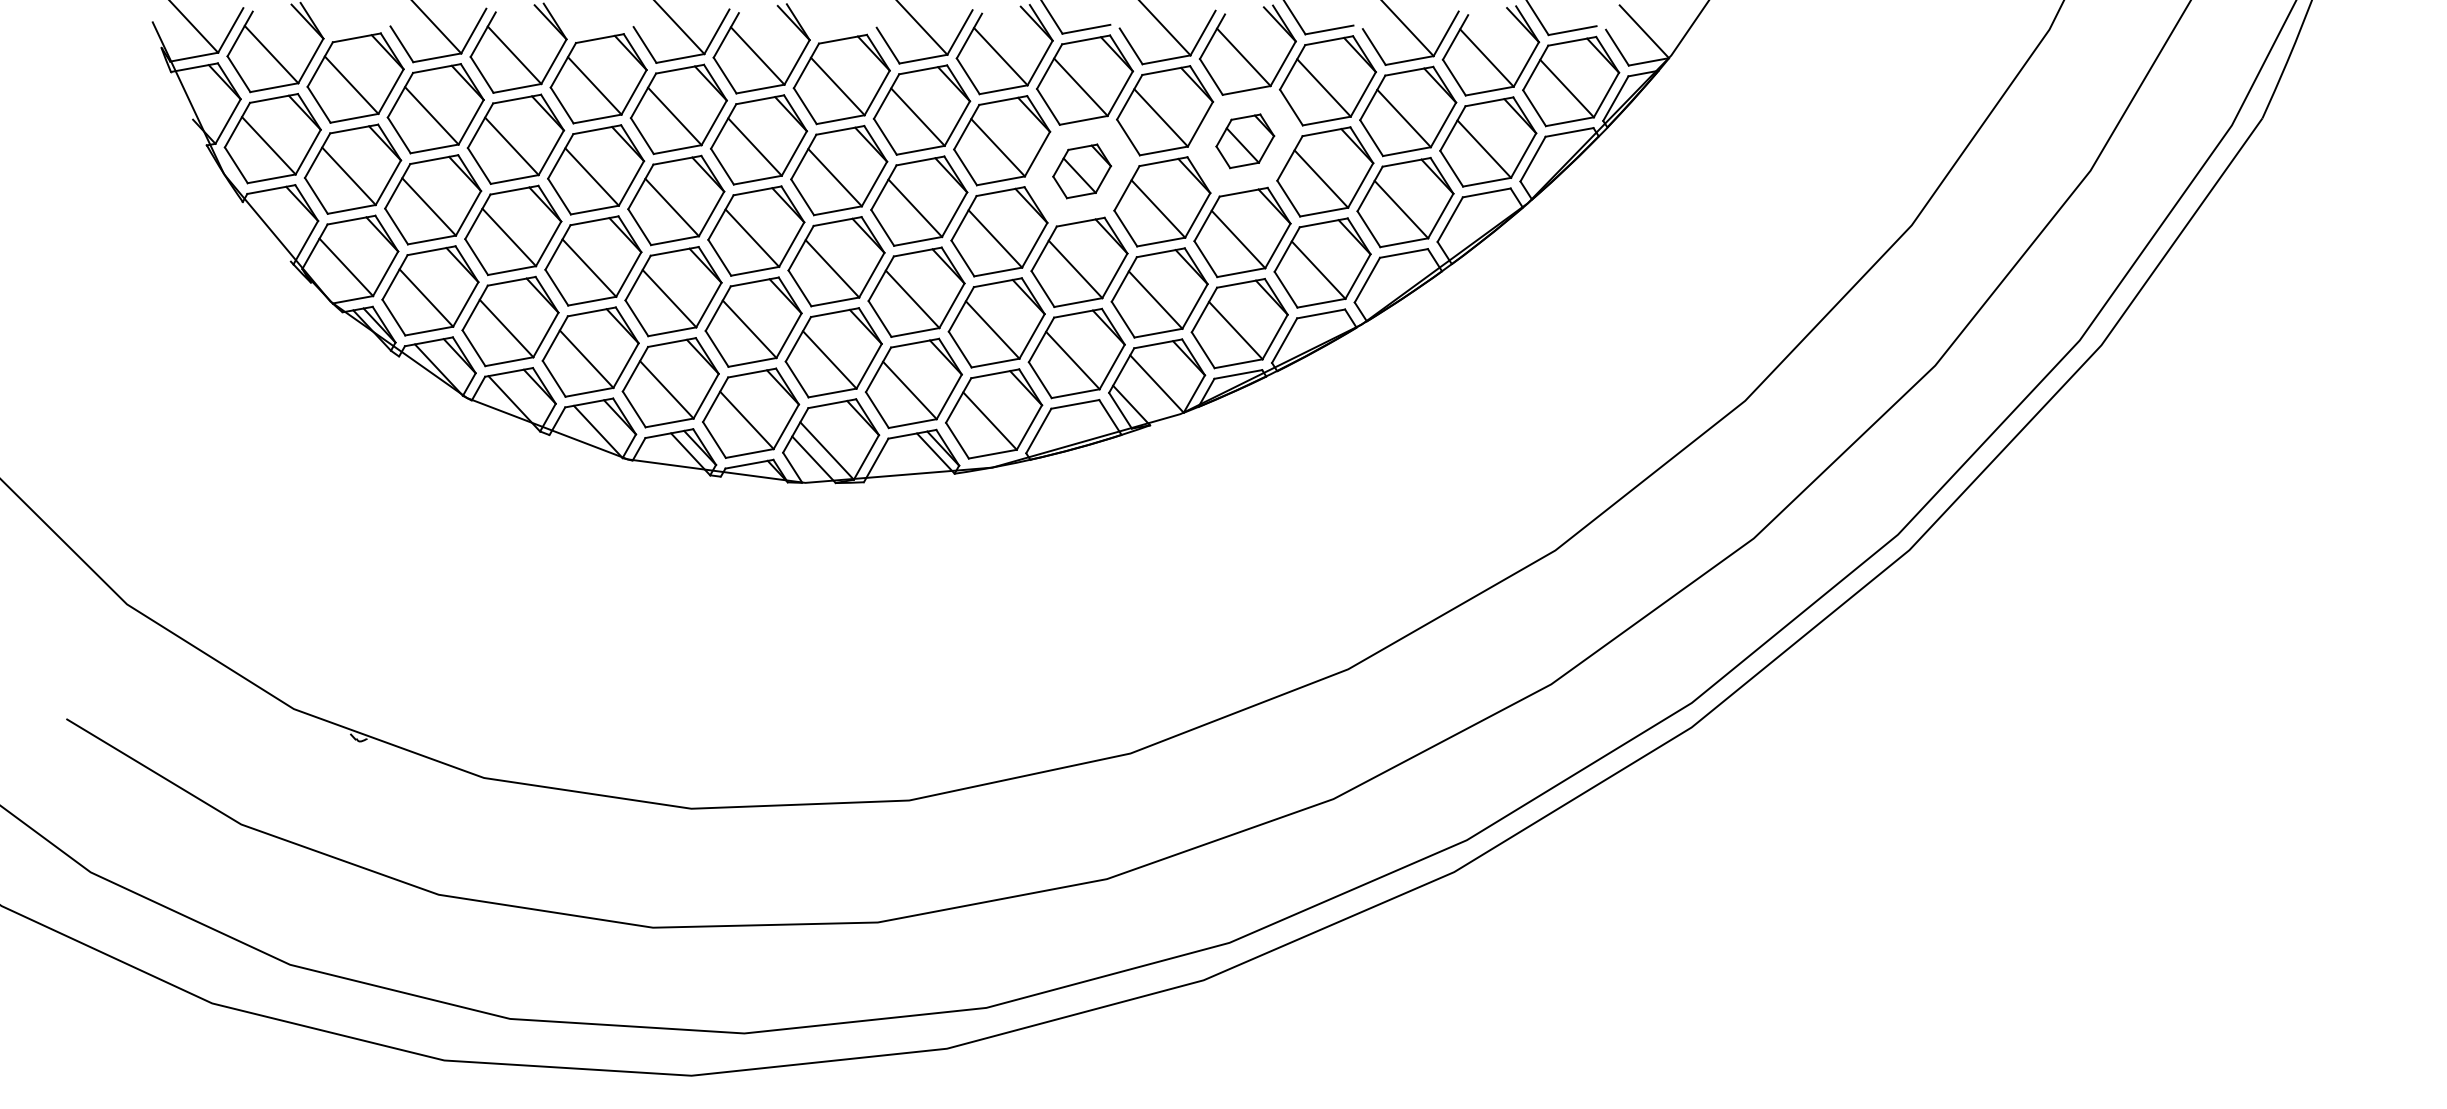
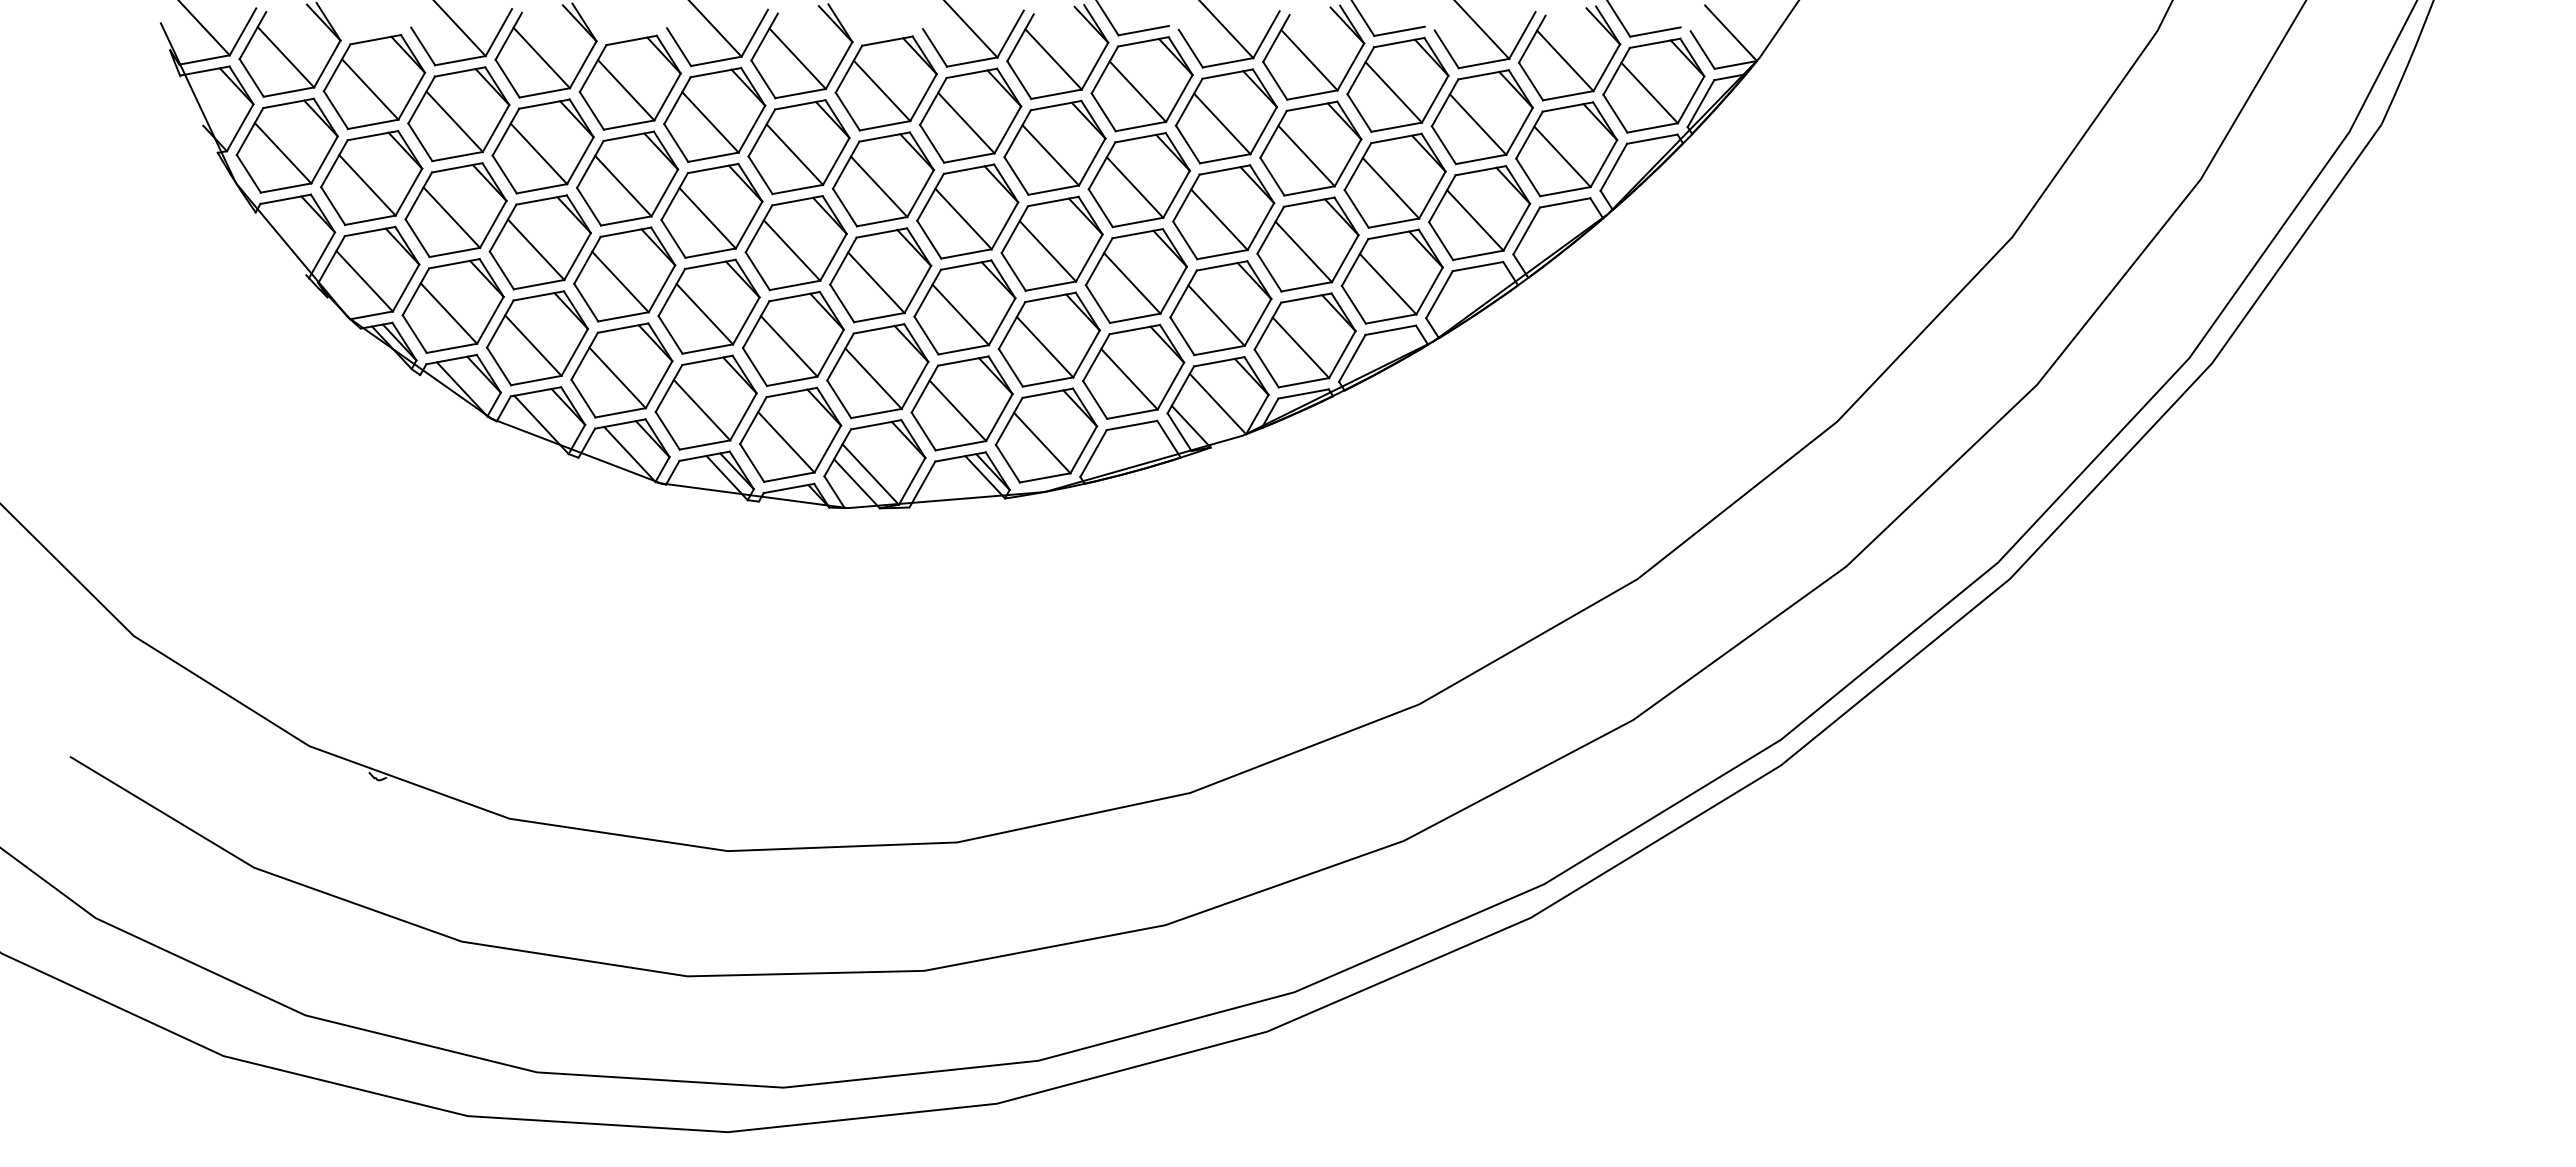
part: (1244, 141) -> (1310, 148), size x1.67
part: (1081, 171) -> (1138, 180), size x1.67

